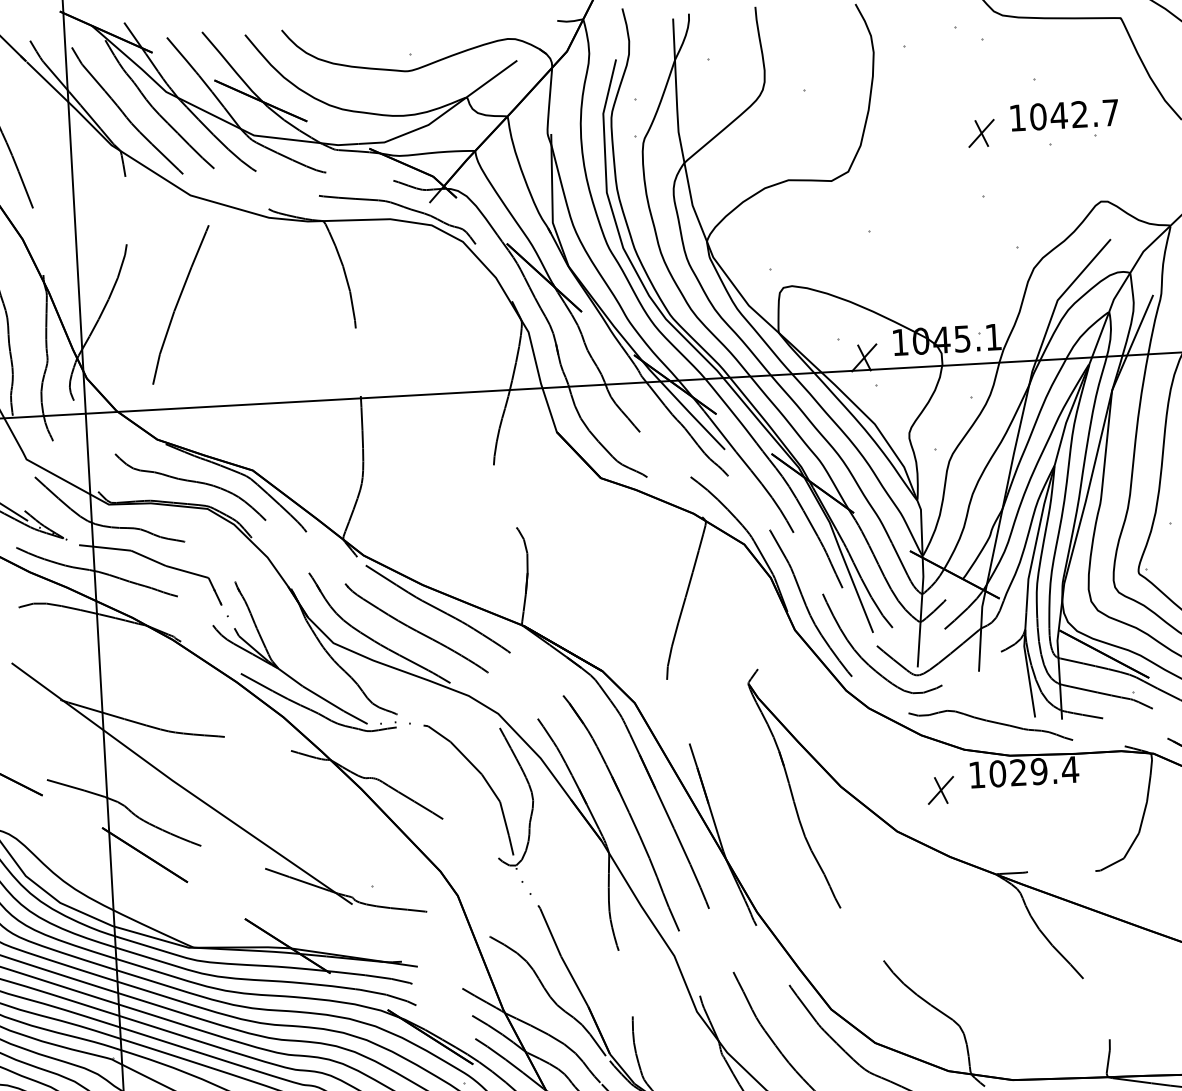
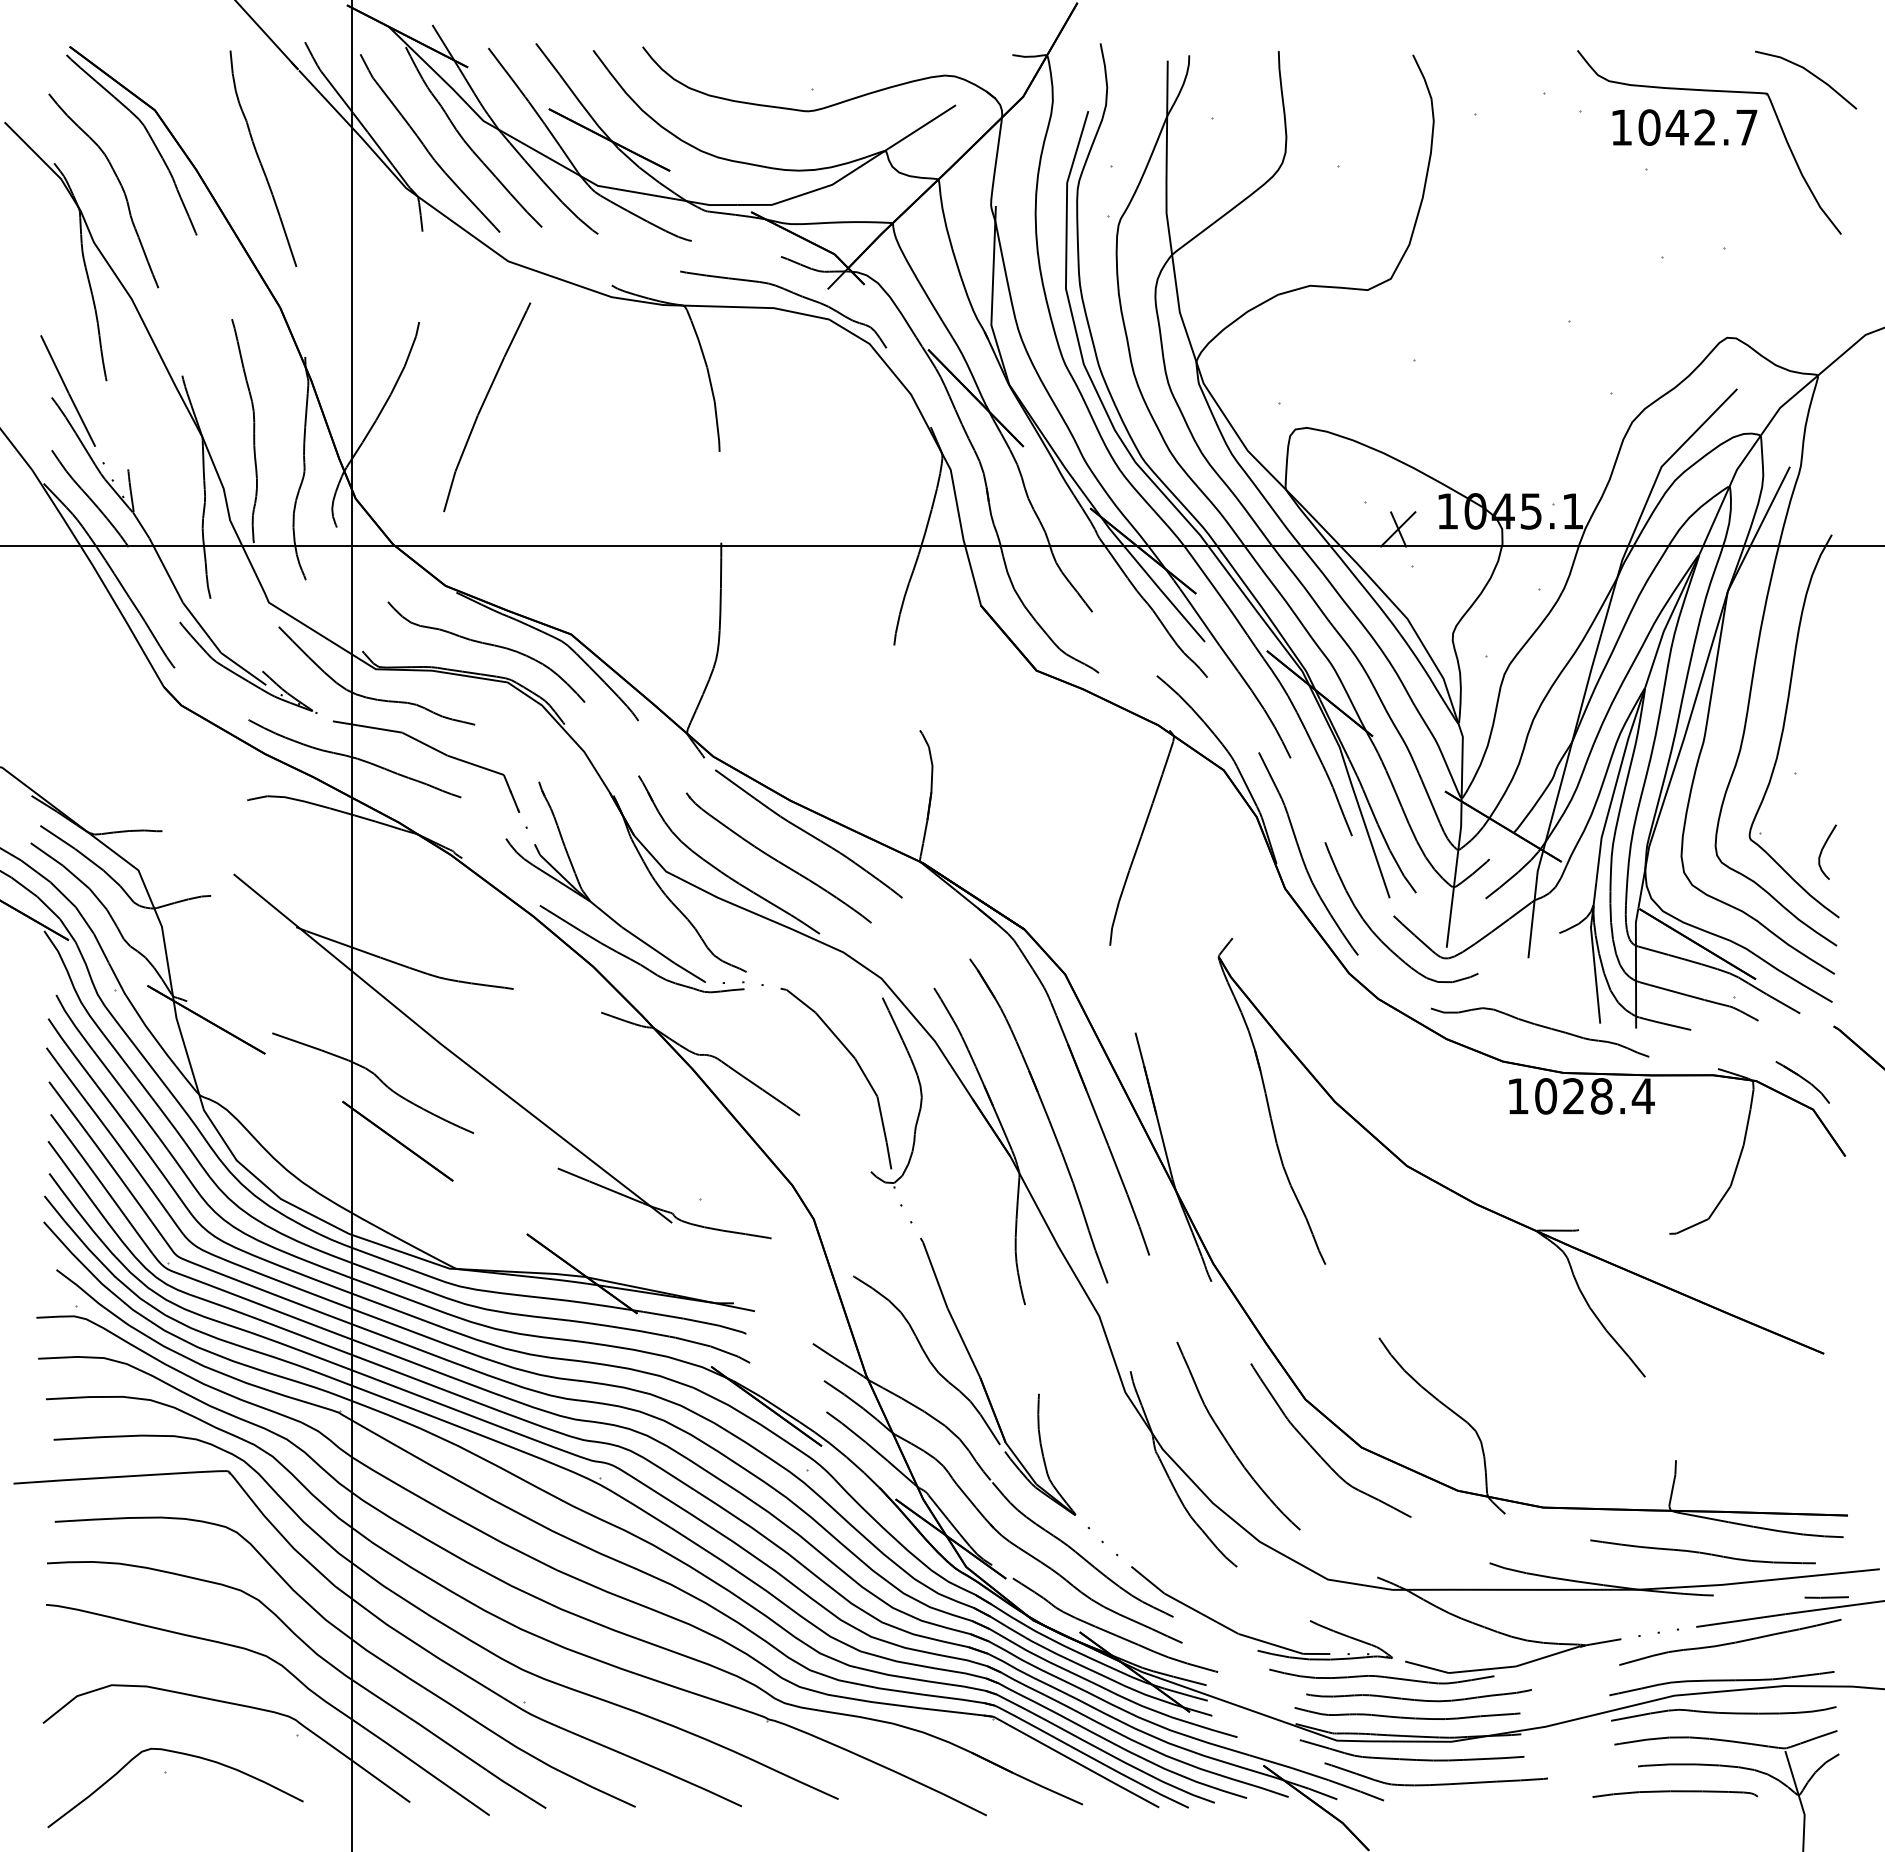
text: (1064, 115) -> (1684, 127), moved
part: (981, 133) -> (1571, 237), removed
text: (1039, 771) -> (1601, 1096), 1029.4 -> 1028.4
part: (940, 790) -> (1468, 1114), removed

